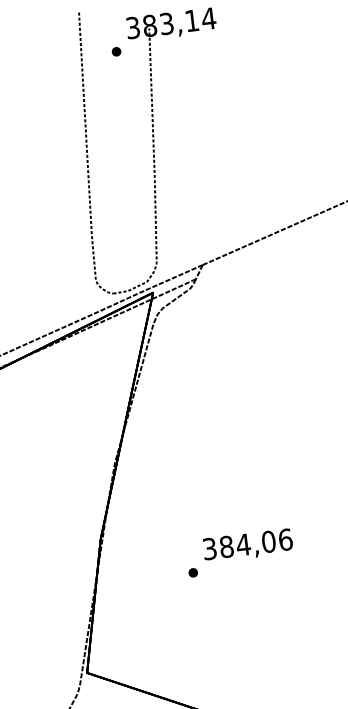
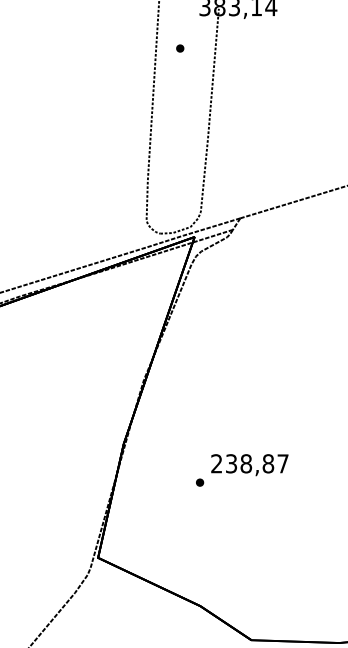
part: (116, 51) -> (180, 48), moved
text: (247, 544) -> (249, 463), 384,06 -> 238,87

